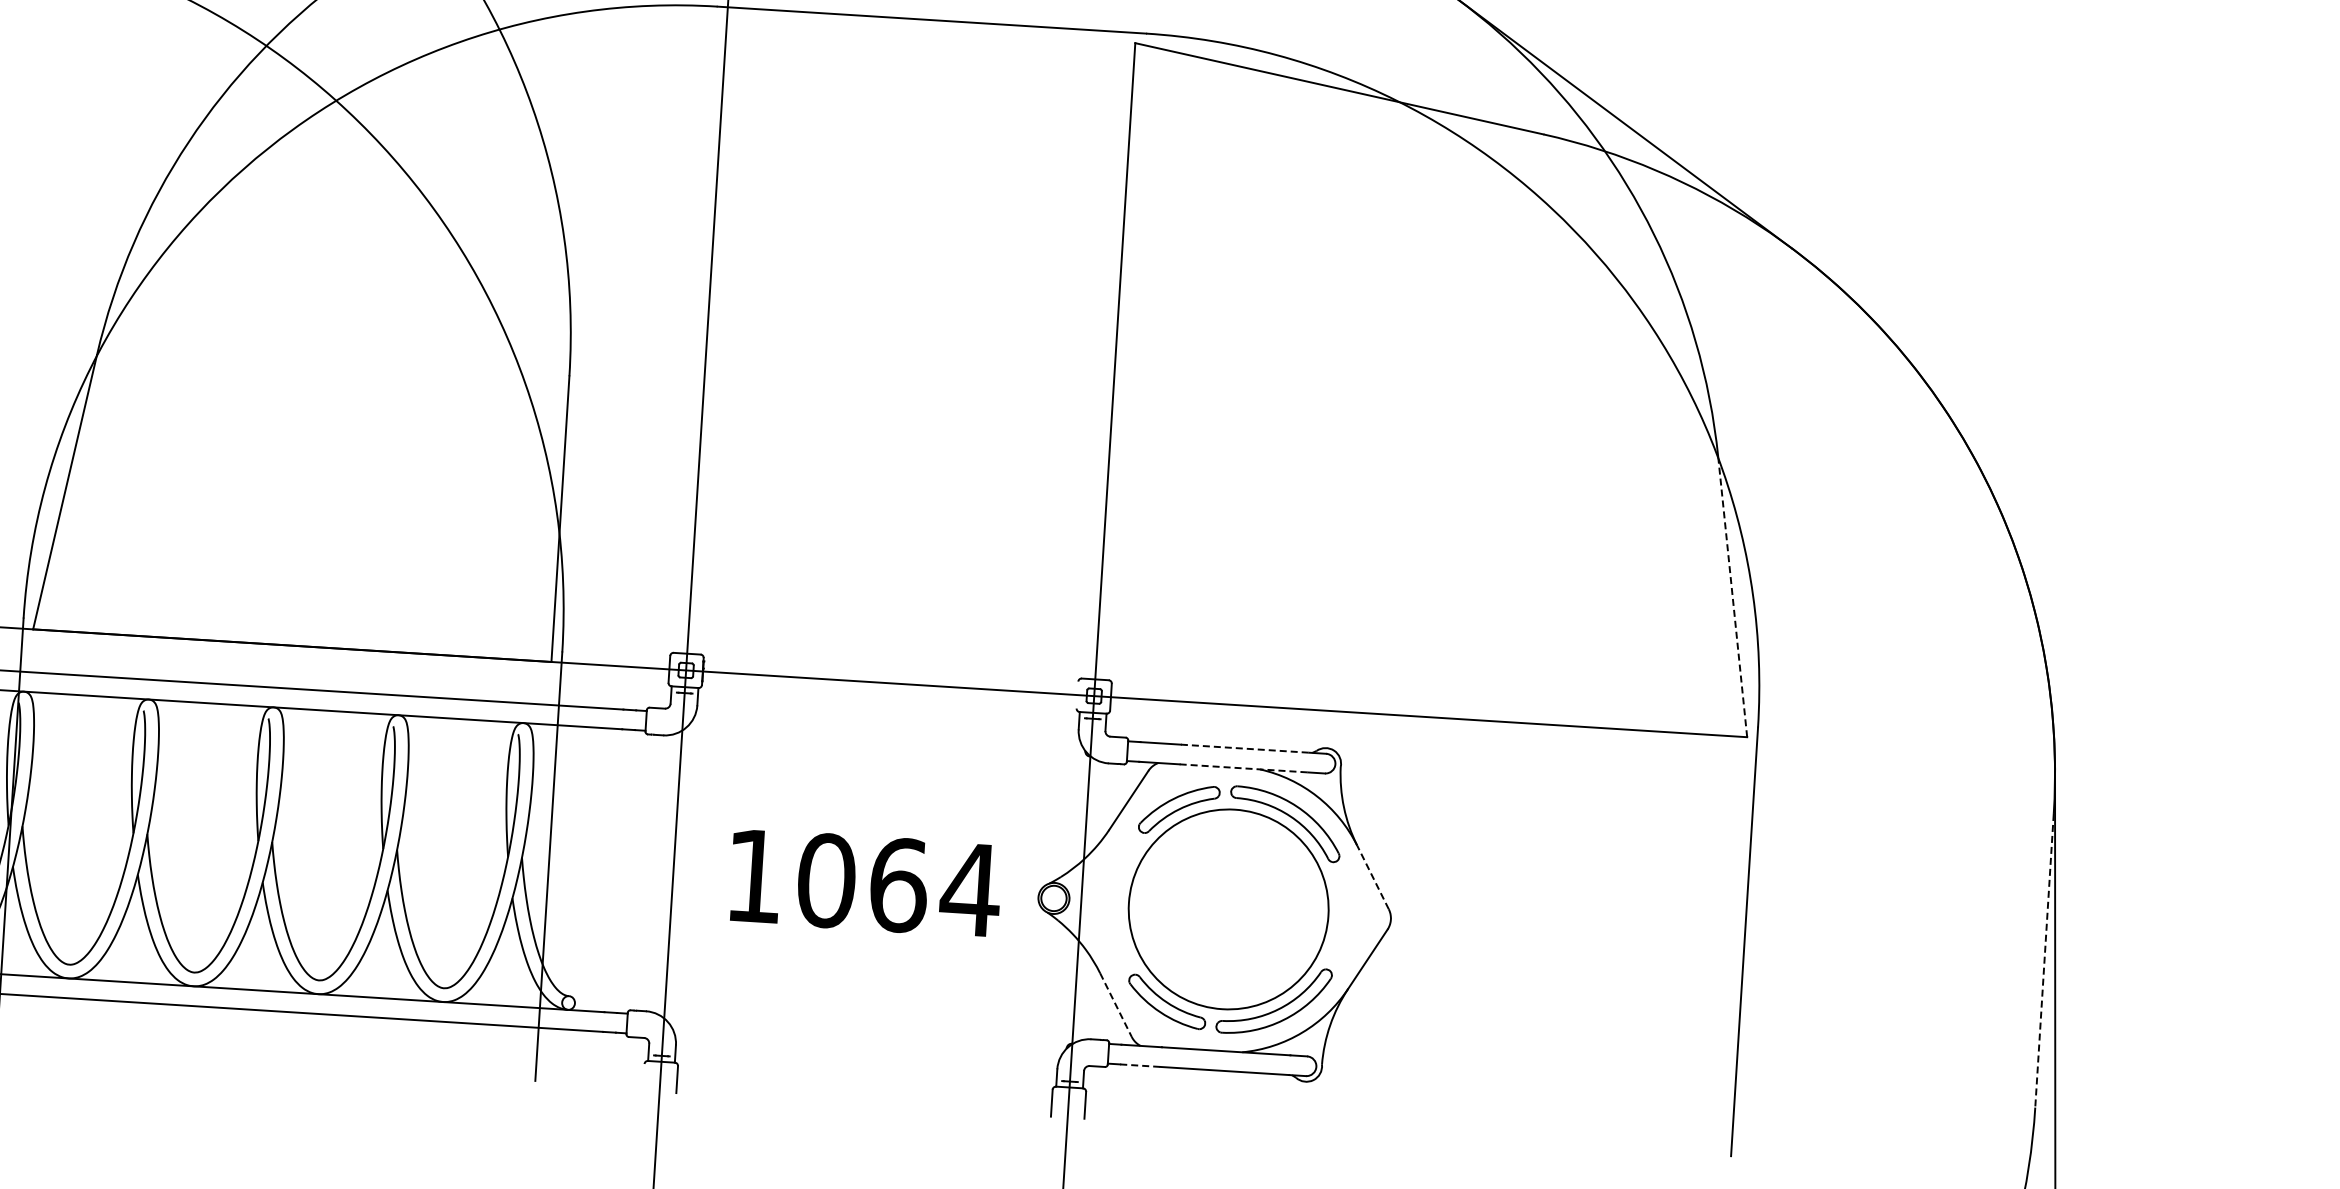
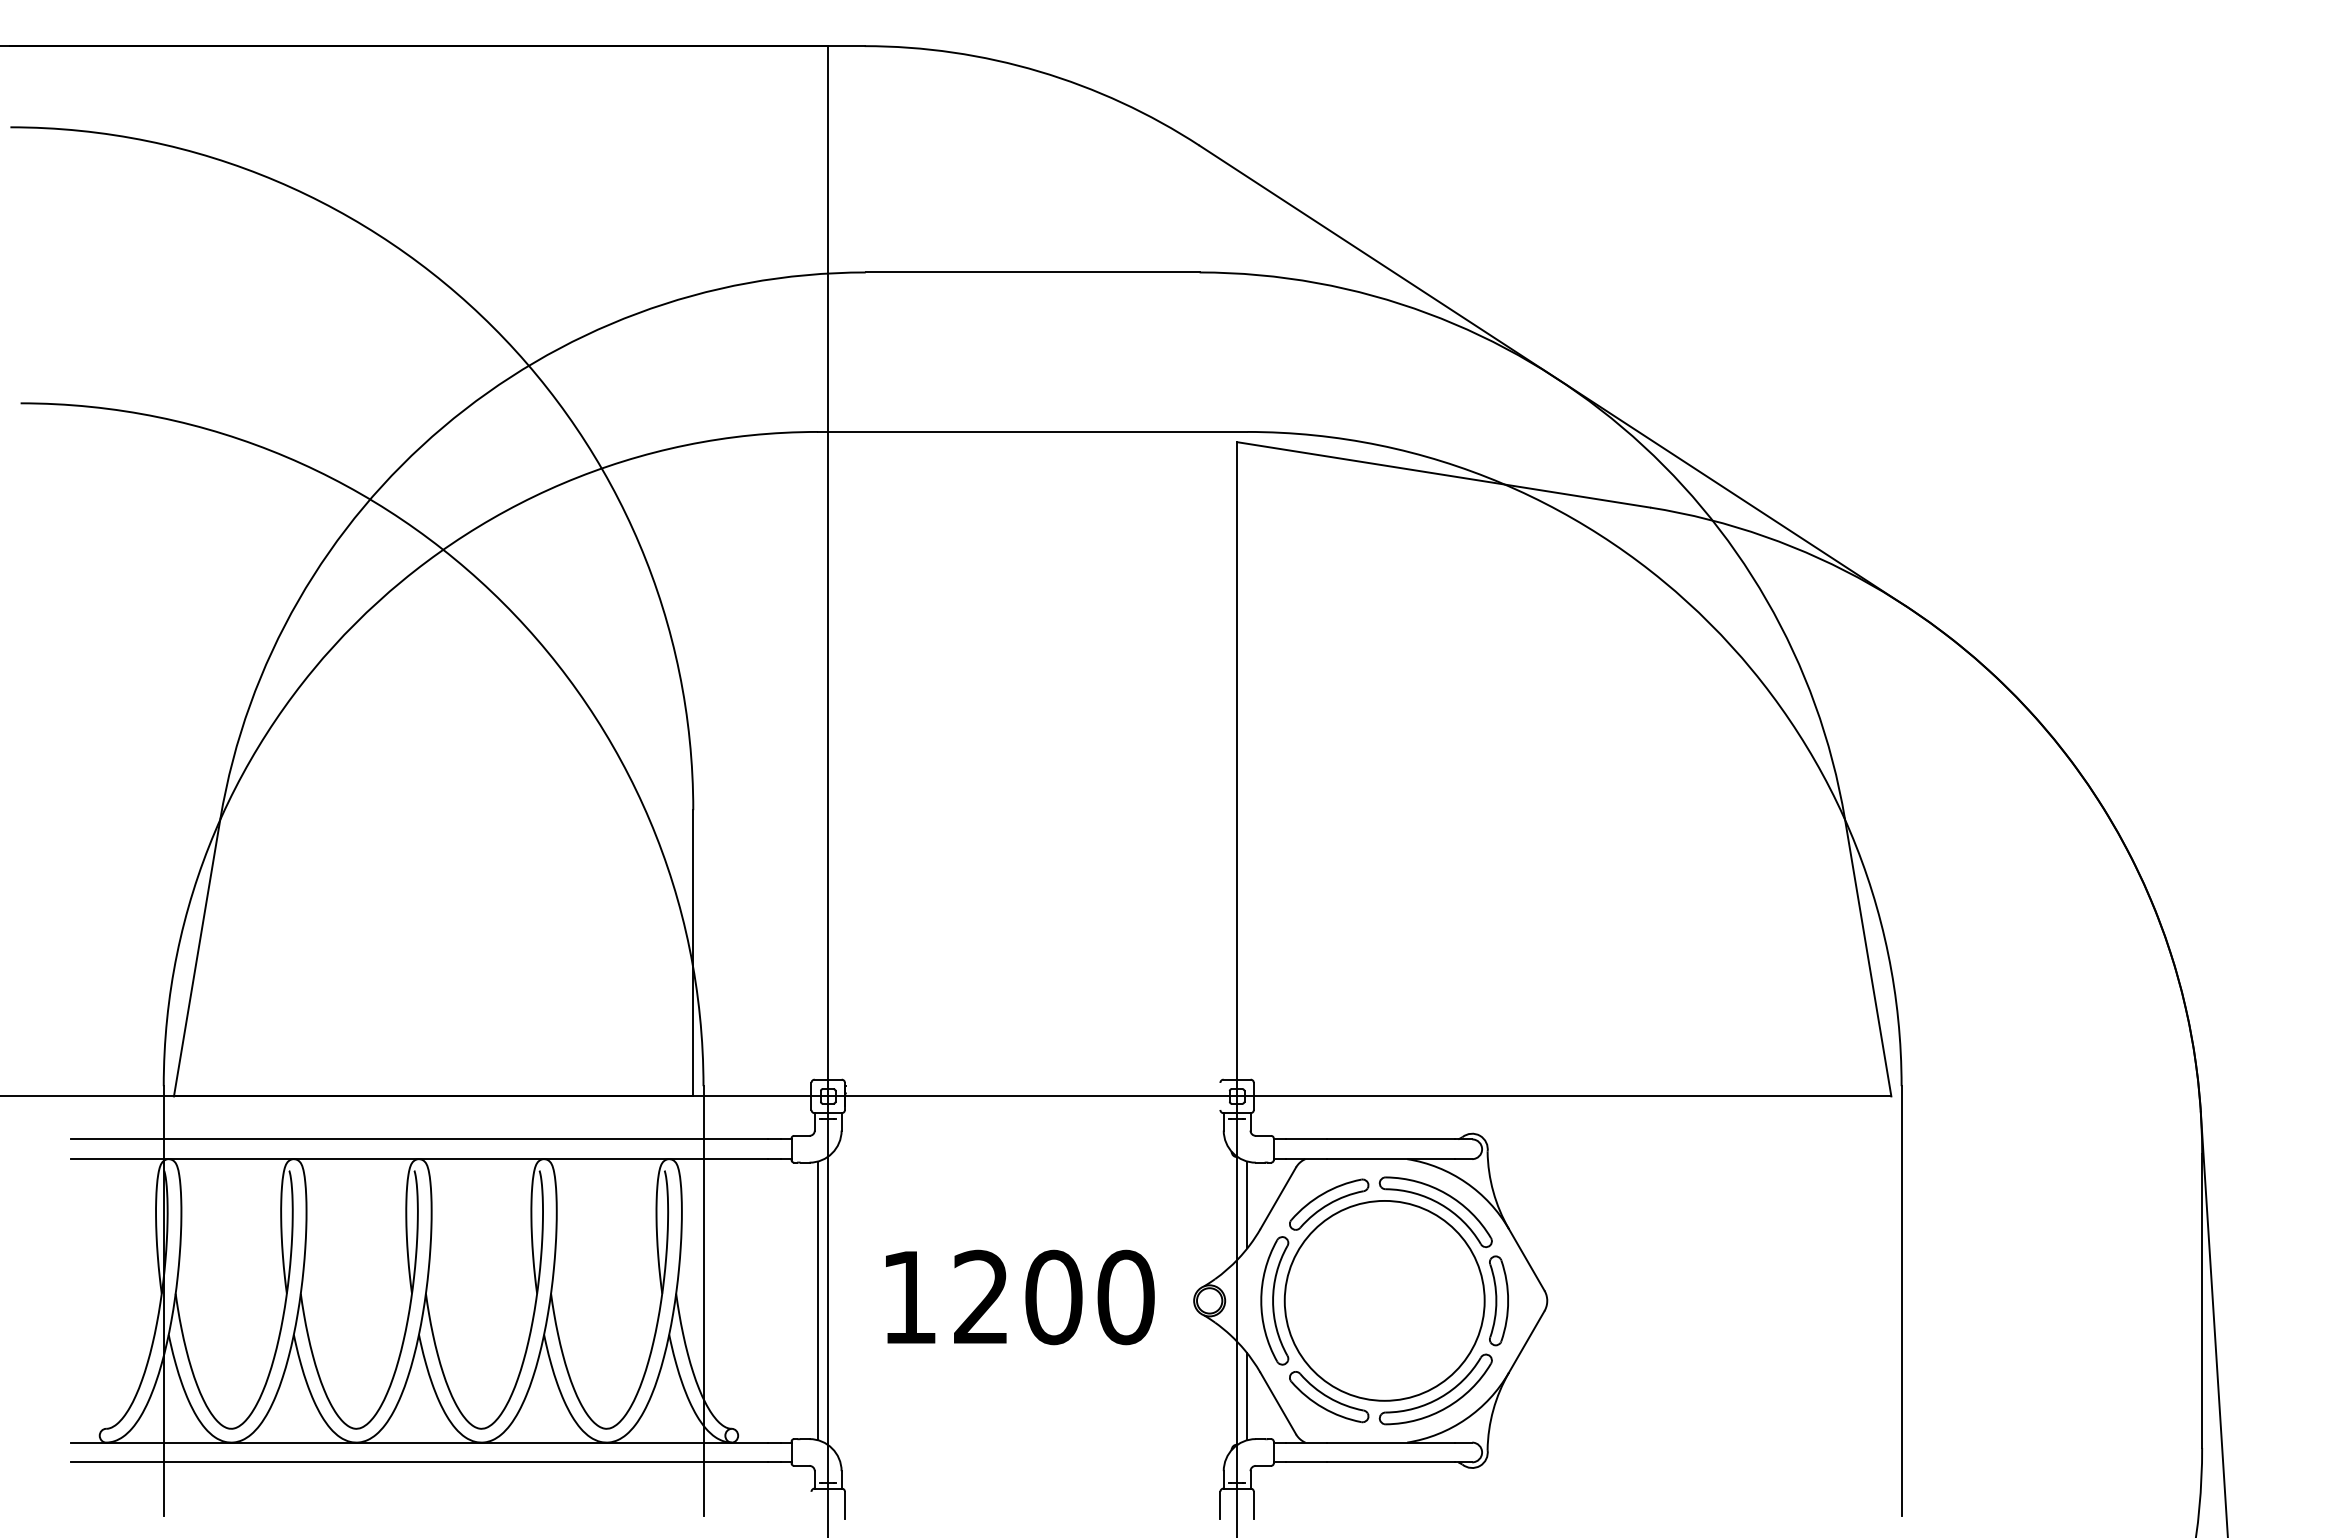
line: (1733, 597) -> (1868, 957), dashed -> solid
line: (1245, 748) -> (1391, 1139), dashed -> solid
line: (1244, 768) -> (1391, 1159), dashed -> solid
line: (1097, 804) -> (1247, 1204), added
line: (663, 873) -> (818, 1300), added
line: (1372, 877) -> (1526, 1259), dashed -> solid
text: (899, 885) -> (1054, 1297), 1064 -> 1200
part: (1118, 902) -> (1274, 1300), added
part: (1342, 916) -> (1498, 1300), added
line: (2044, 961) -> (2202, 1301), dashed -> solid
line: (1085, 996) -> (1247, 1396), added
line: (1116, 1005) -> (1278, 1403), dashed -> solid
line: (1140, 1065) -> (1306, 1462), dashed -> solid

